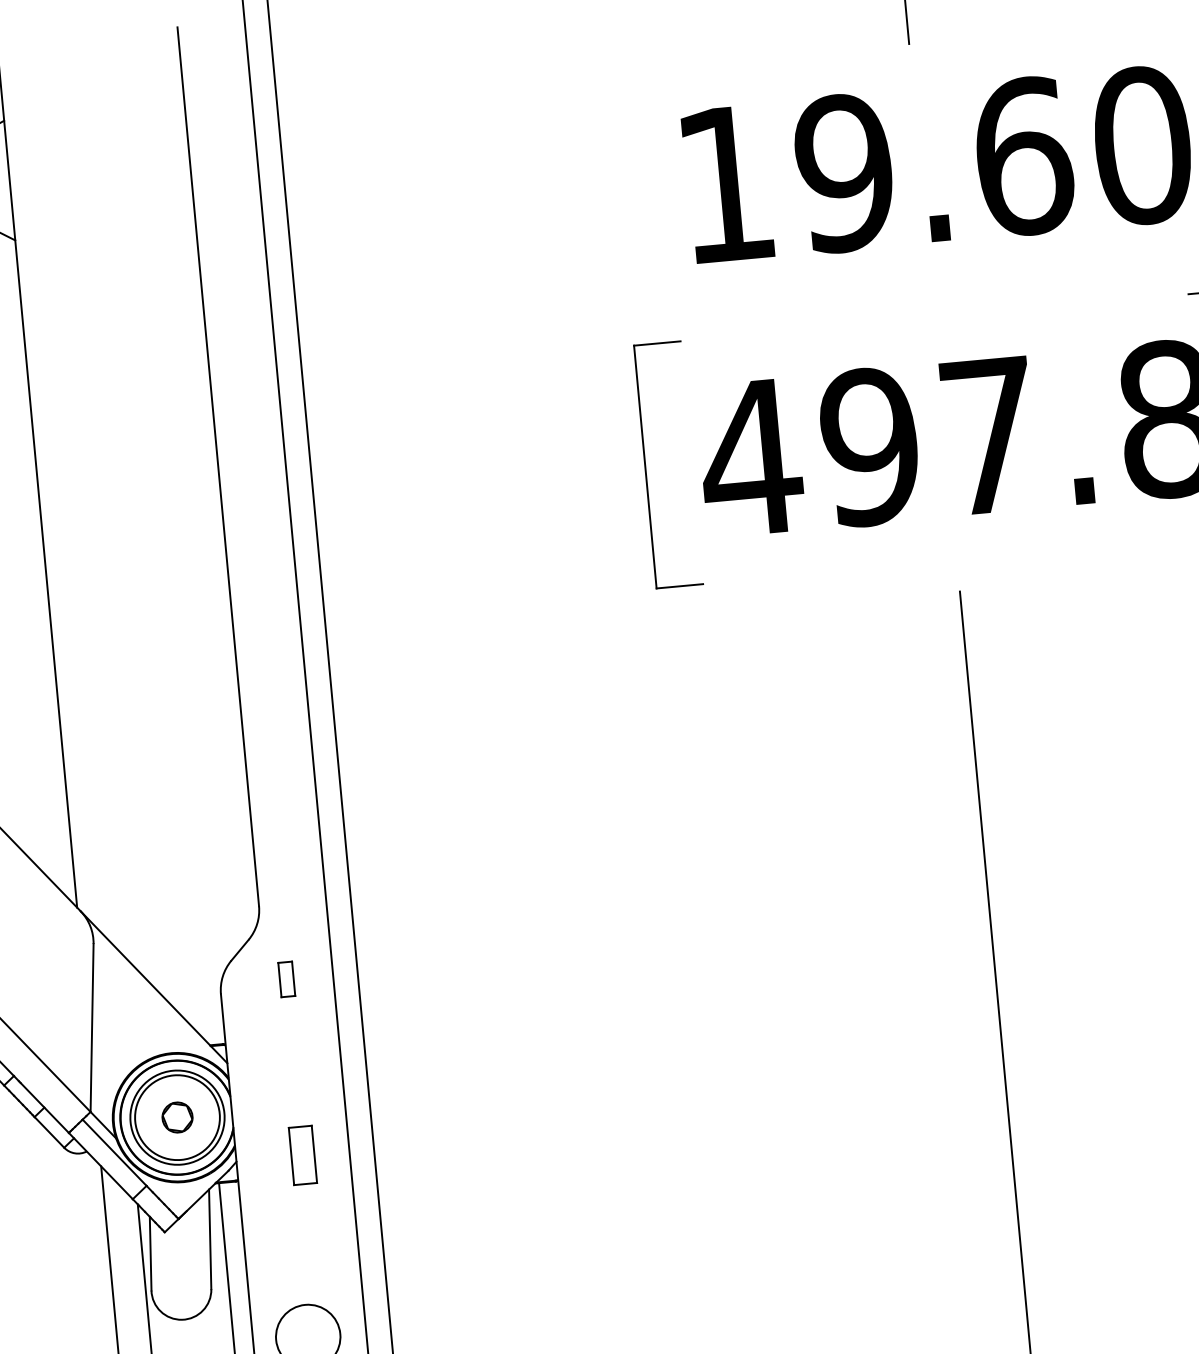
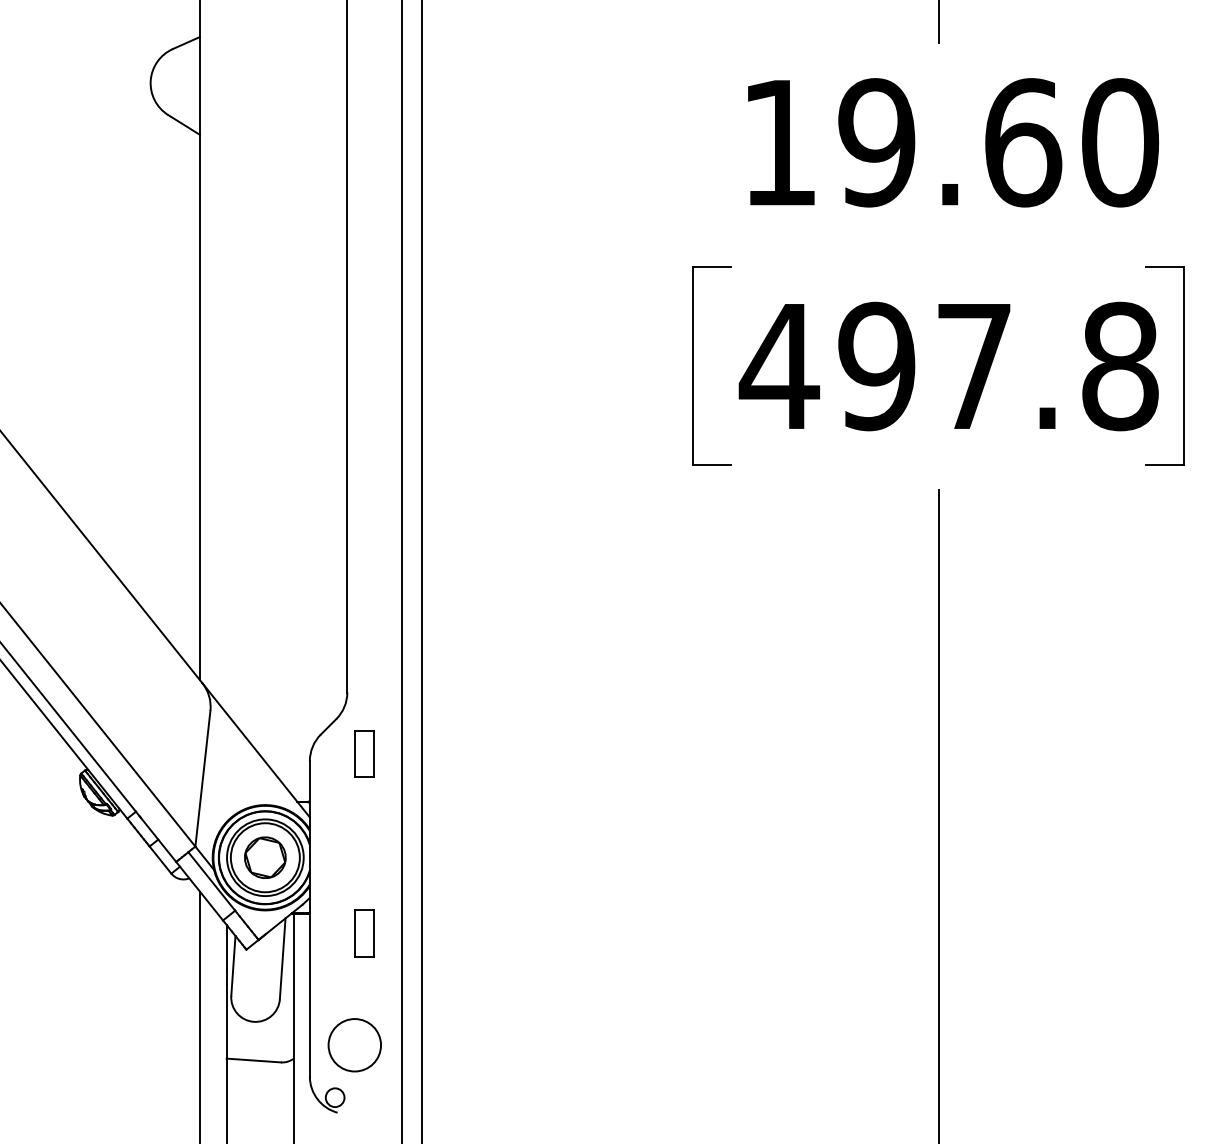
part: (286, 978) -> (364, 753), size x1.67
part: (177, 1117) -> (265, 857), size x1.67
part: (303, 1155) -> (364, 933), moved

